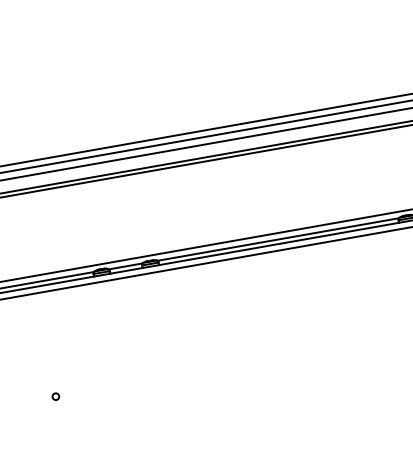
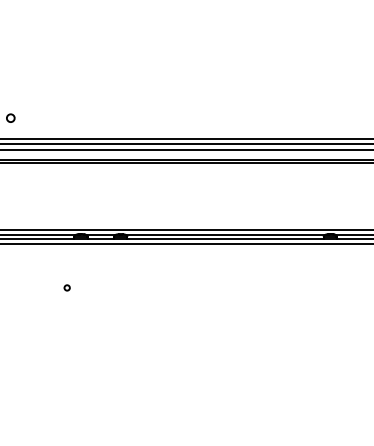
circle: (54, 396) -> (66, 287), moved

